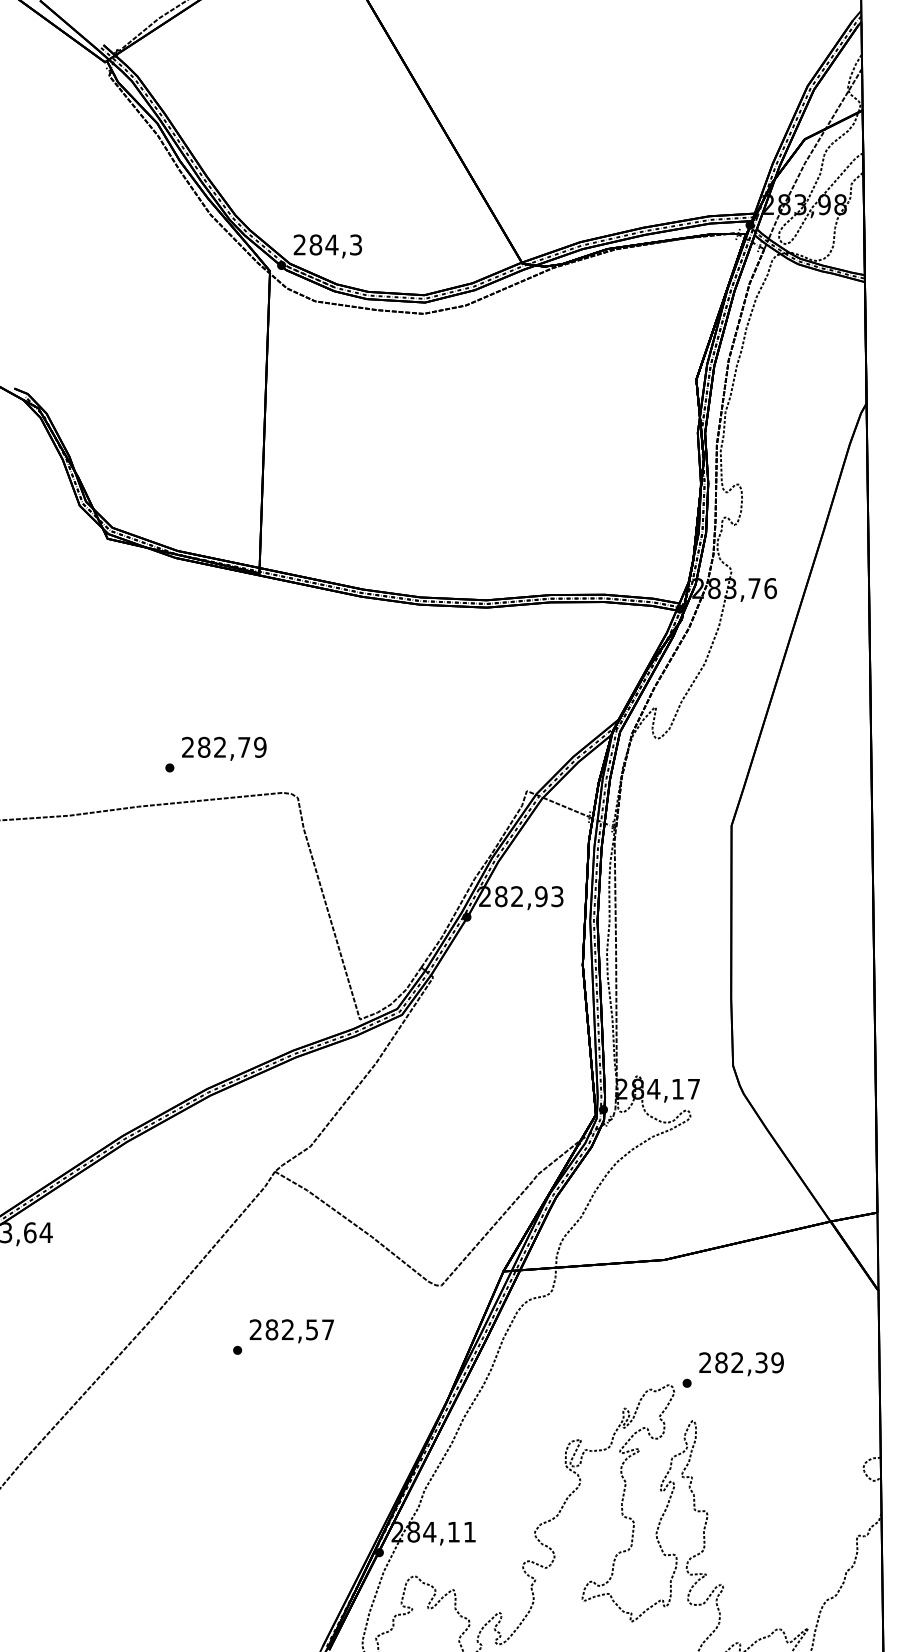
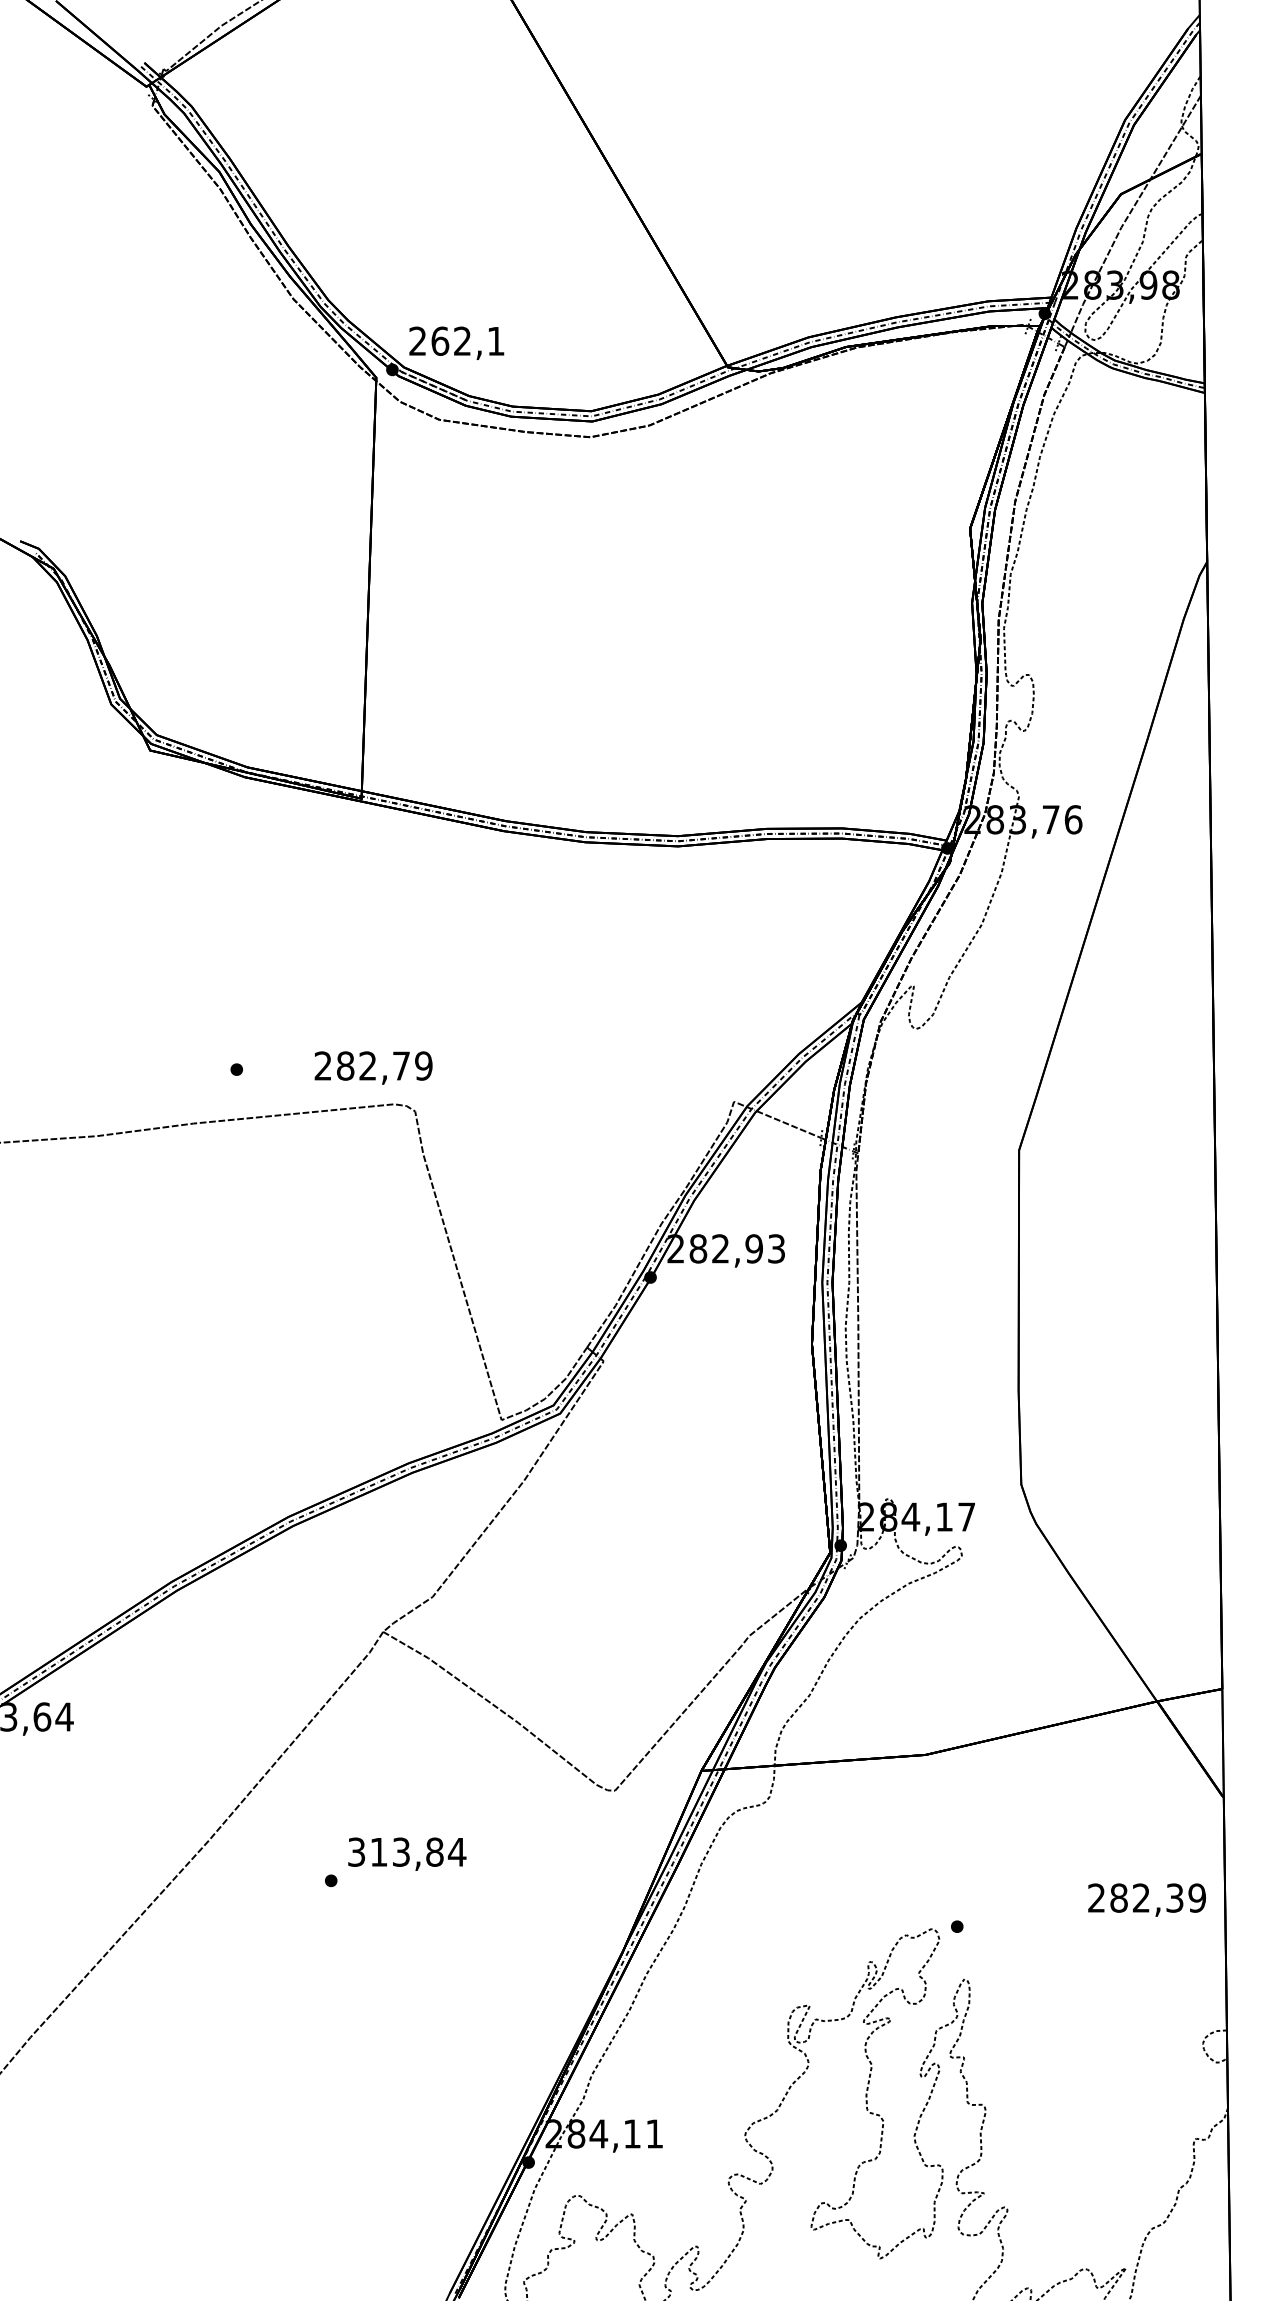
text: (335, 244) -> (467, 340), 284,3 -> 262,1
text: (224, 748) -> (373, 1067), moved
text: (292, 1329) -> (407, 1851), 282,57 -> 313,84
text: (741, 1363) -> (1146, 1899), moved

